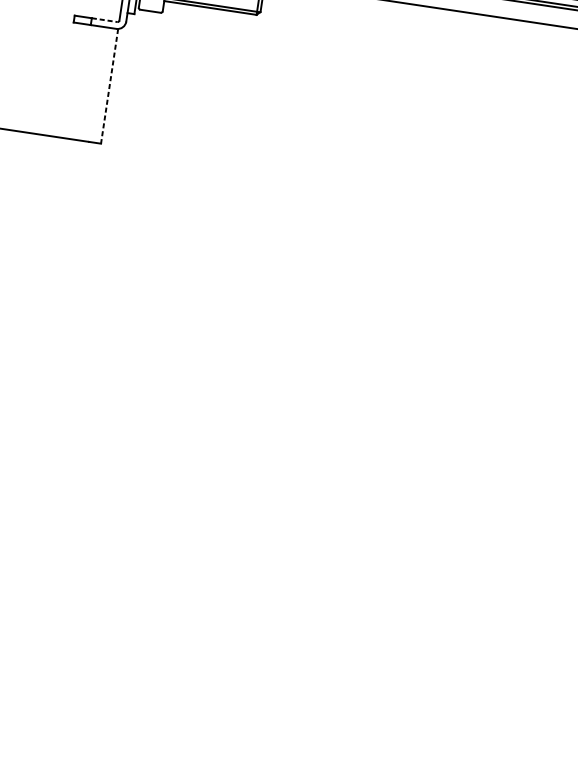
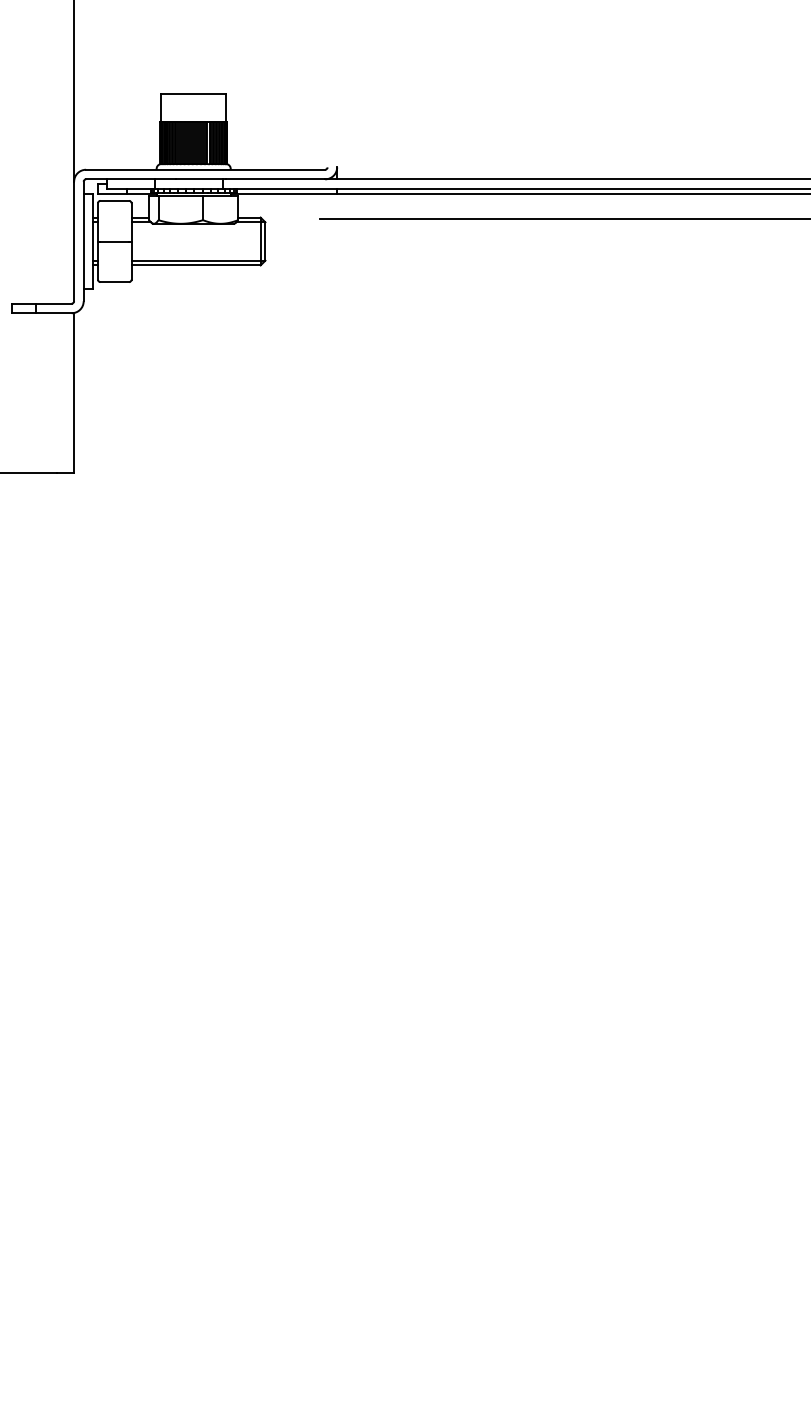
line: (104, 19) -> (53, 303), dashed -> solid
line: (109, 86) -> (74, 393), dashed -> solid

